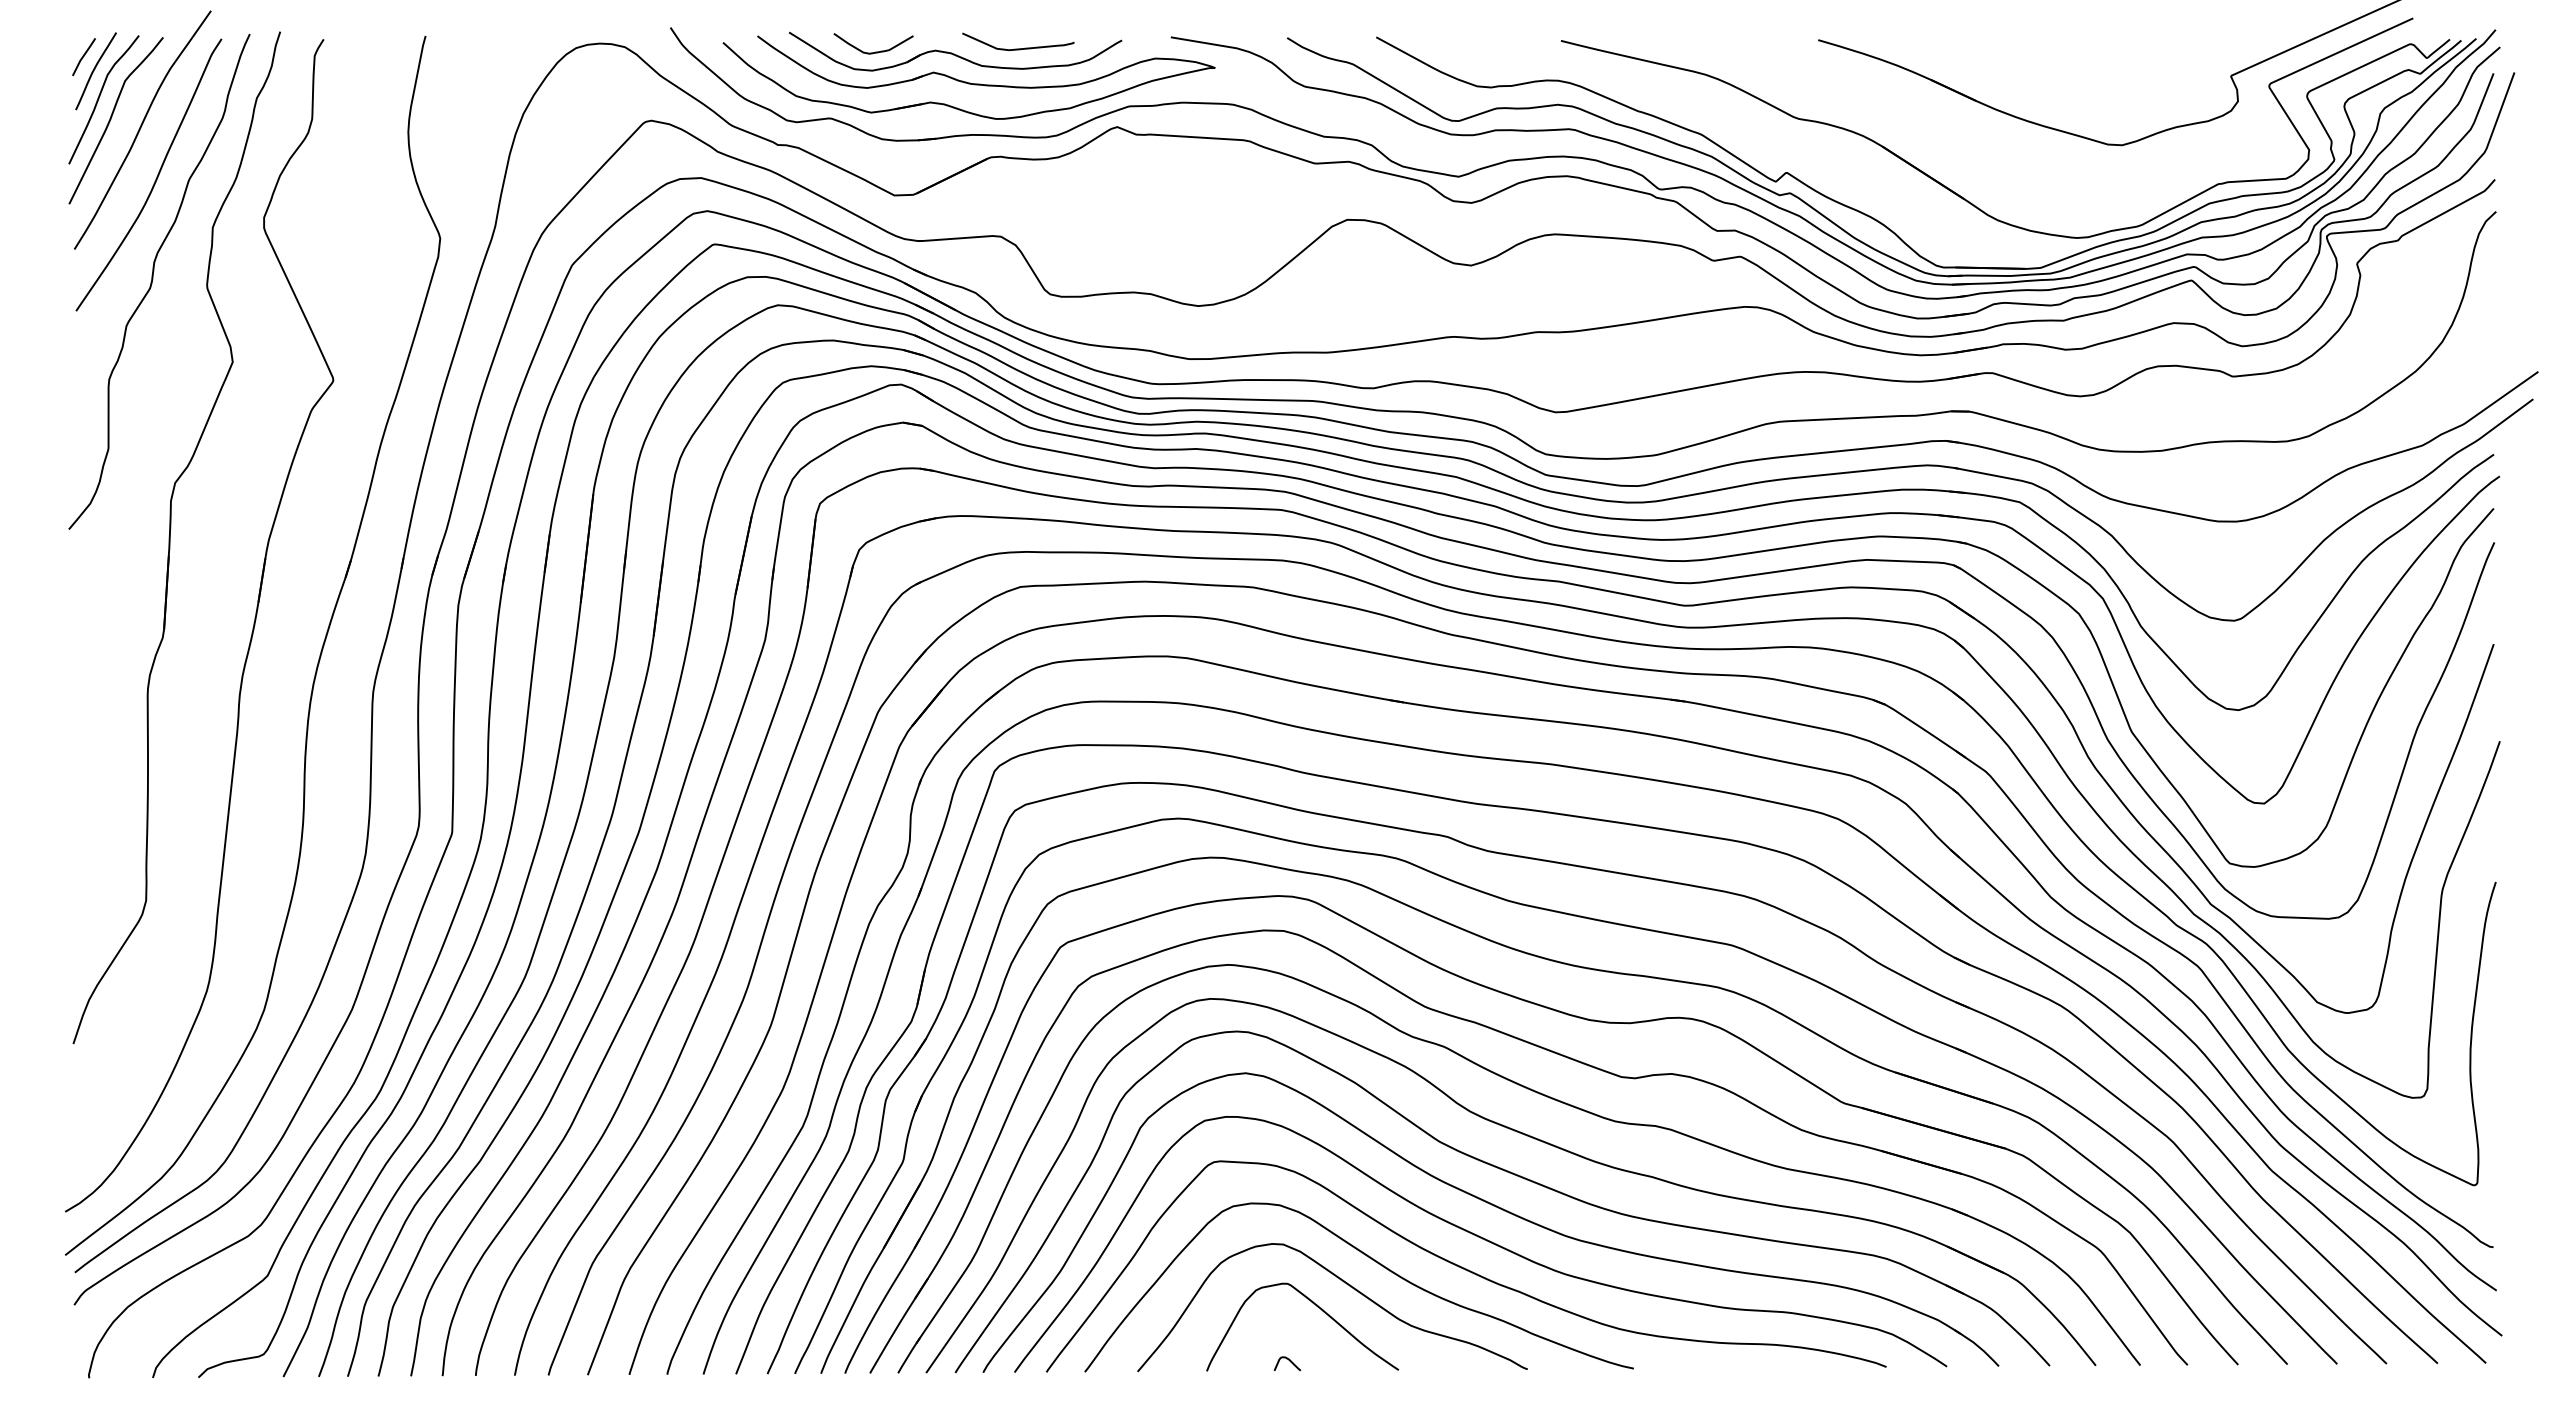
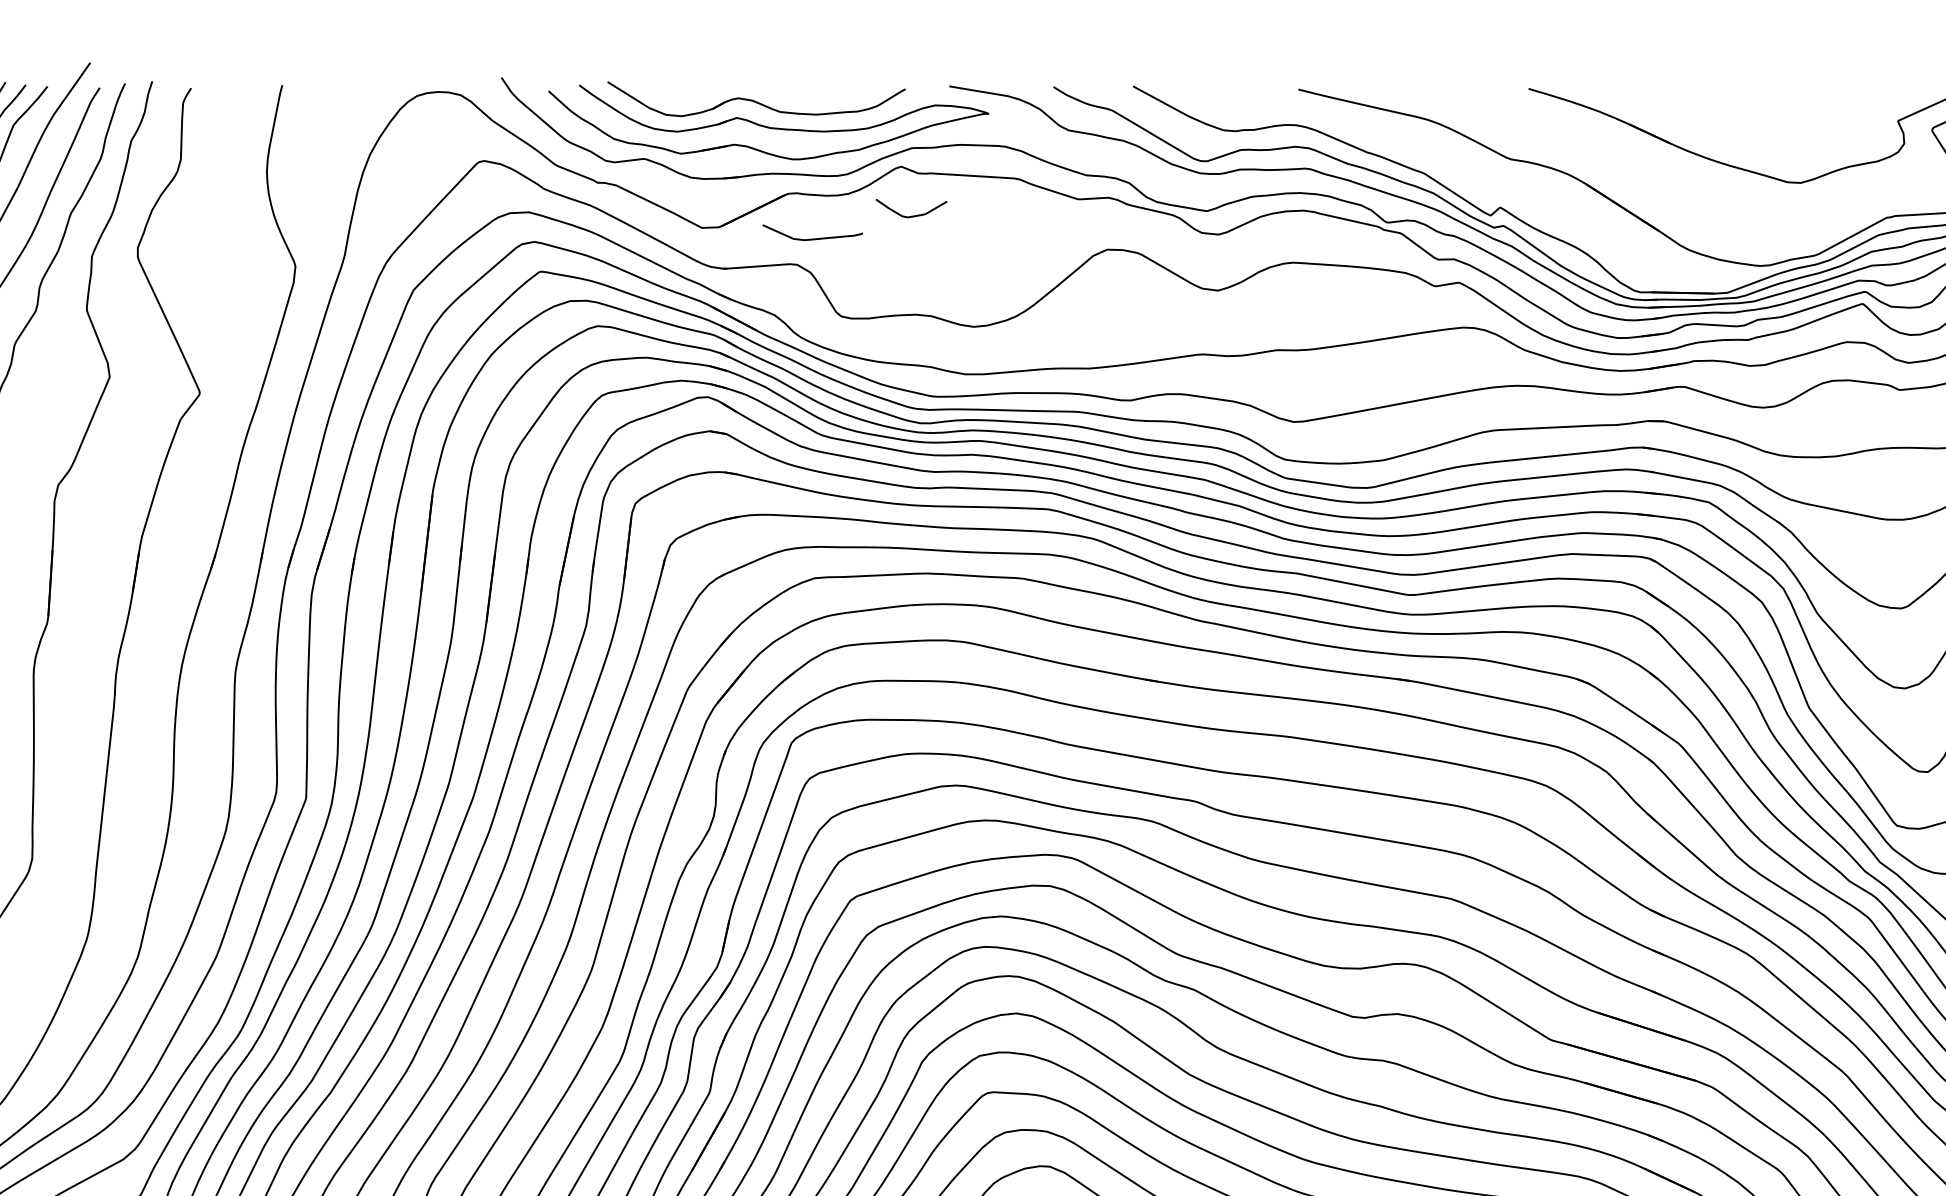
curve: (1018, 48) -> (812, 238), moved
curve: (875, 51) -> (913, 215), moved

